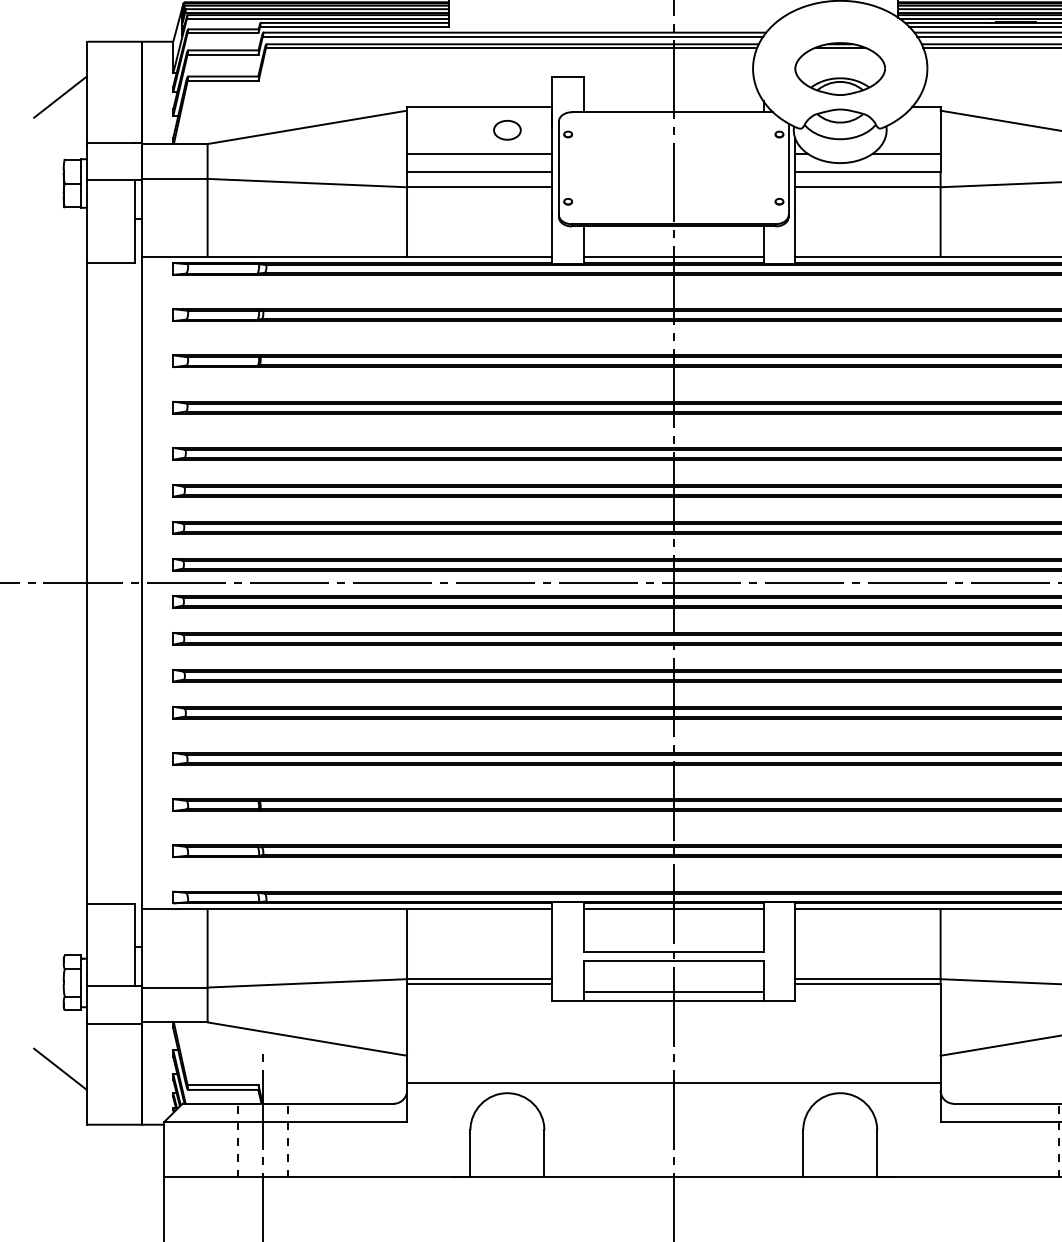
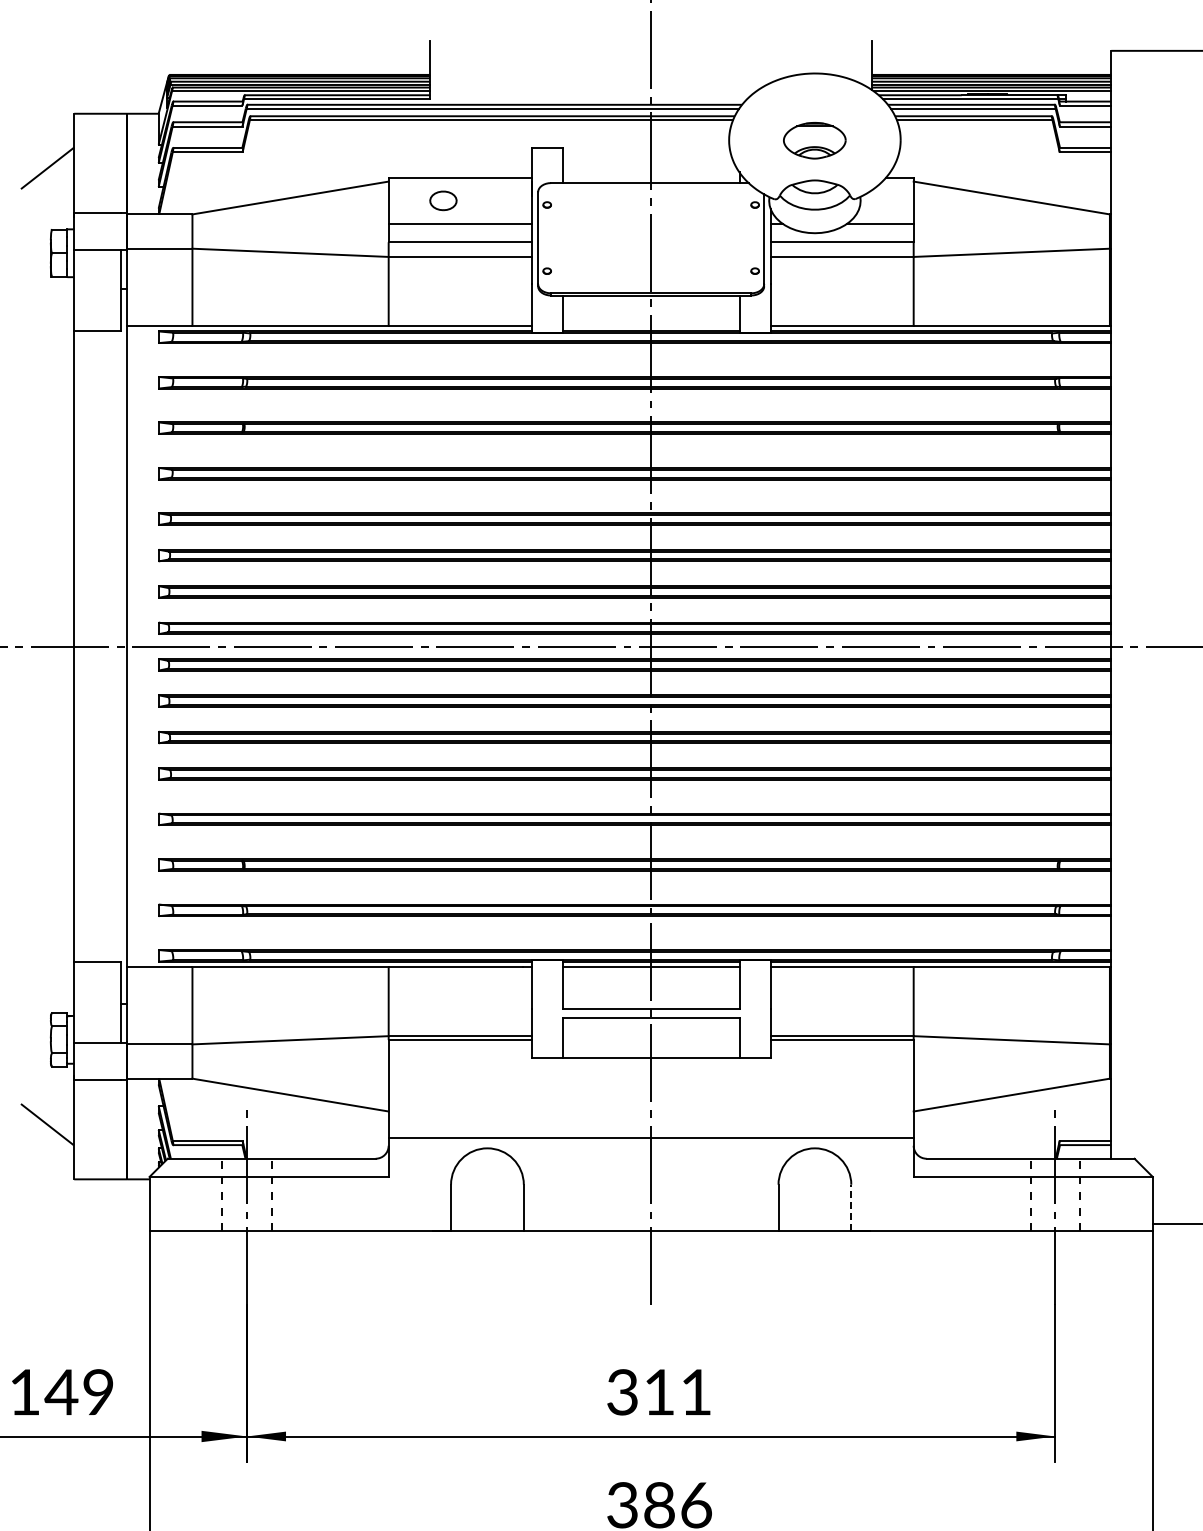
part: (839, 68) -> (814, 140), size x0.7
part: (507, 129) -> (443, 200), moved
line: (673, 256) -> (650, 325), removed
line: (673, 991) -> (650, 1048), removed
line: (877, 1153) -> (851, 1207), solid -> dashed

